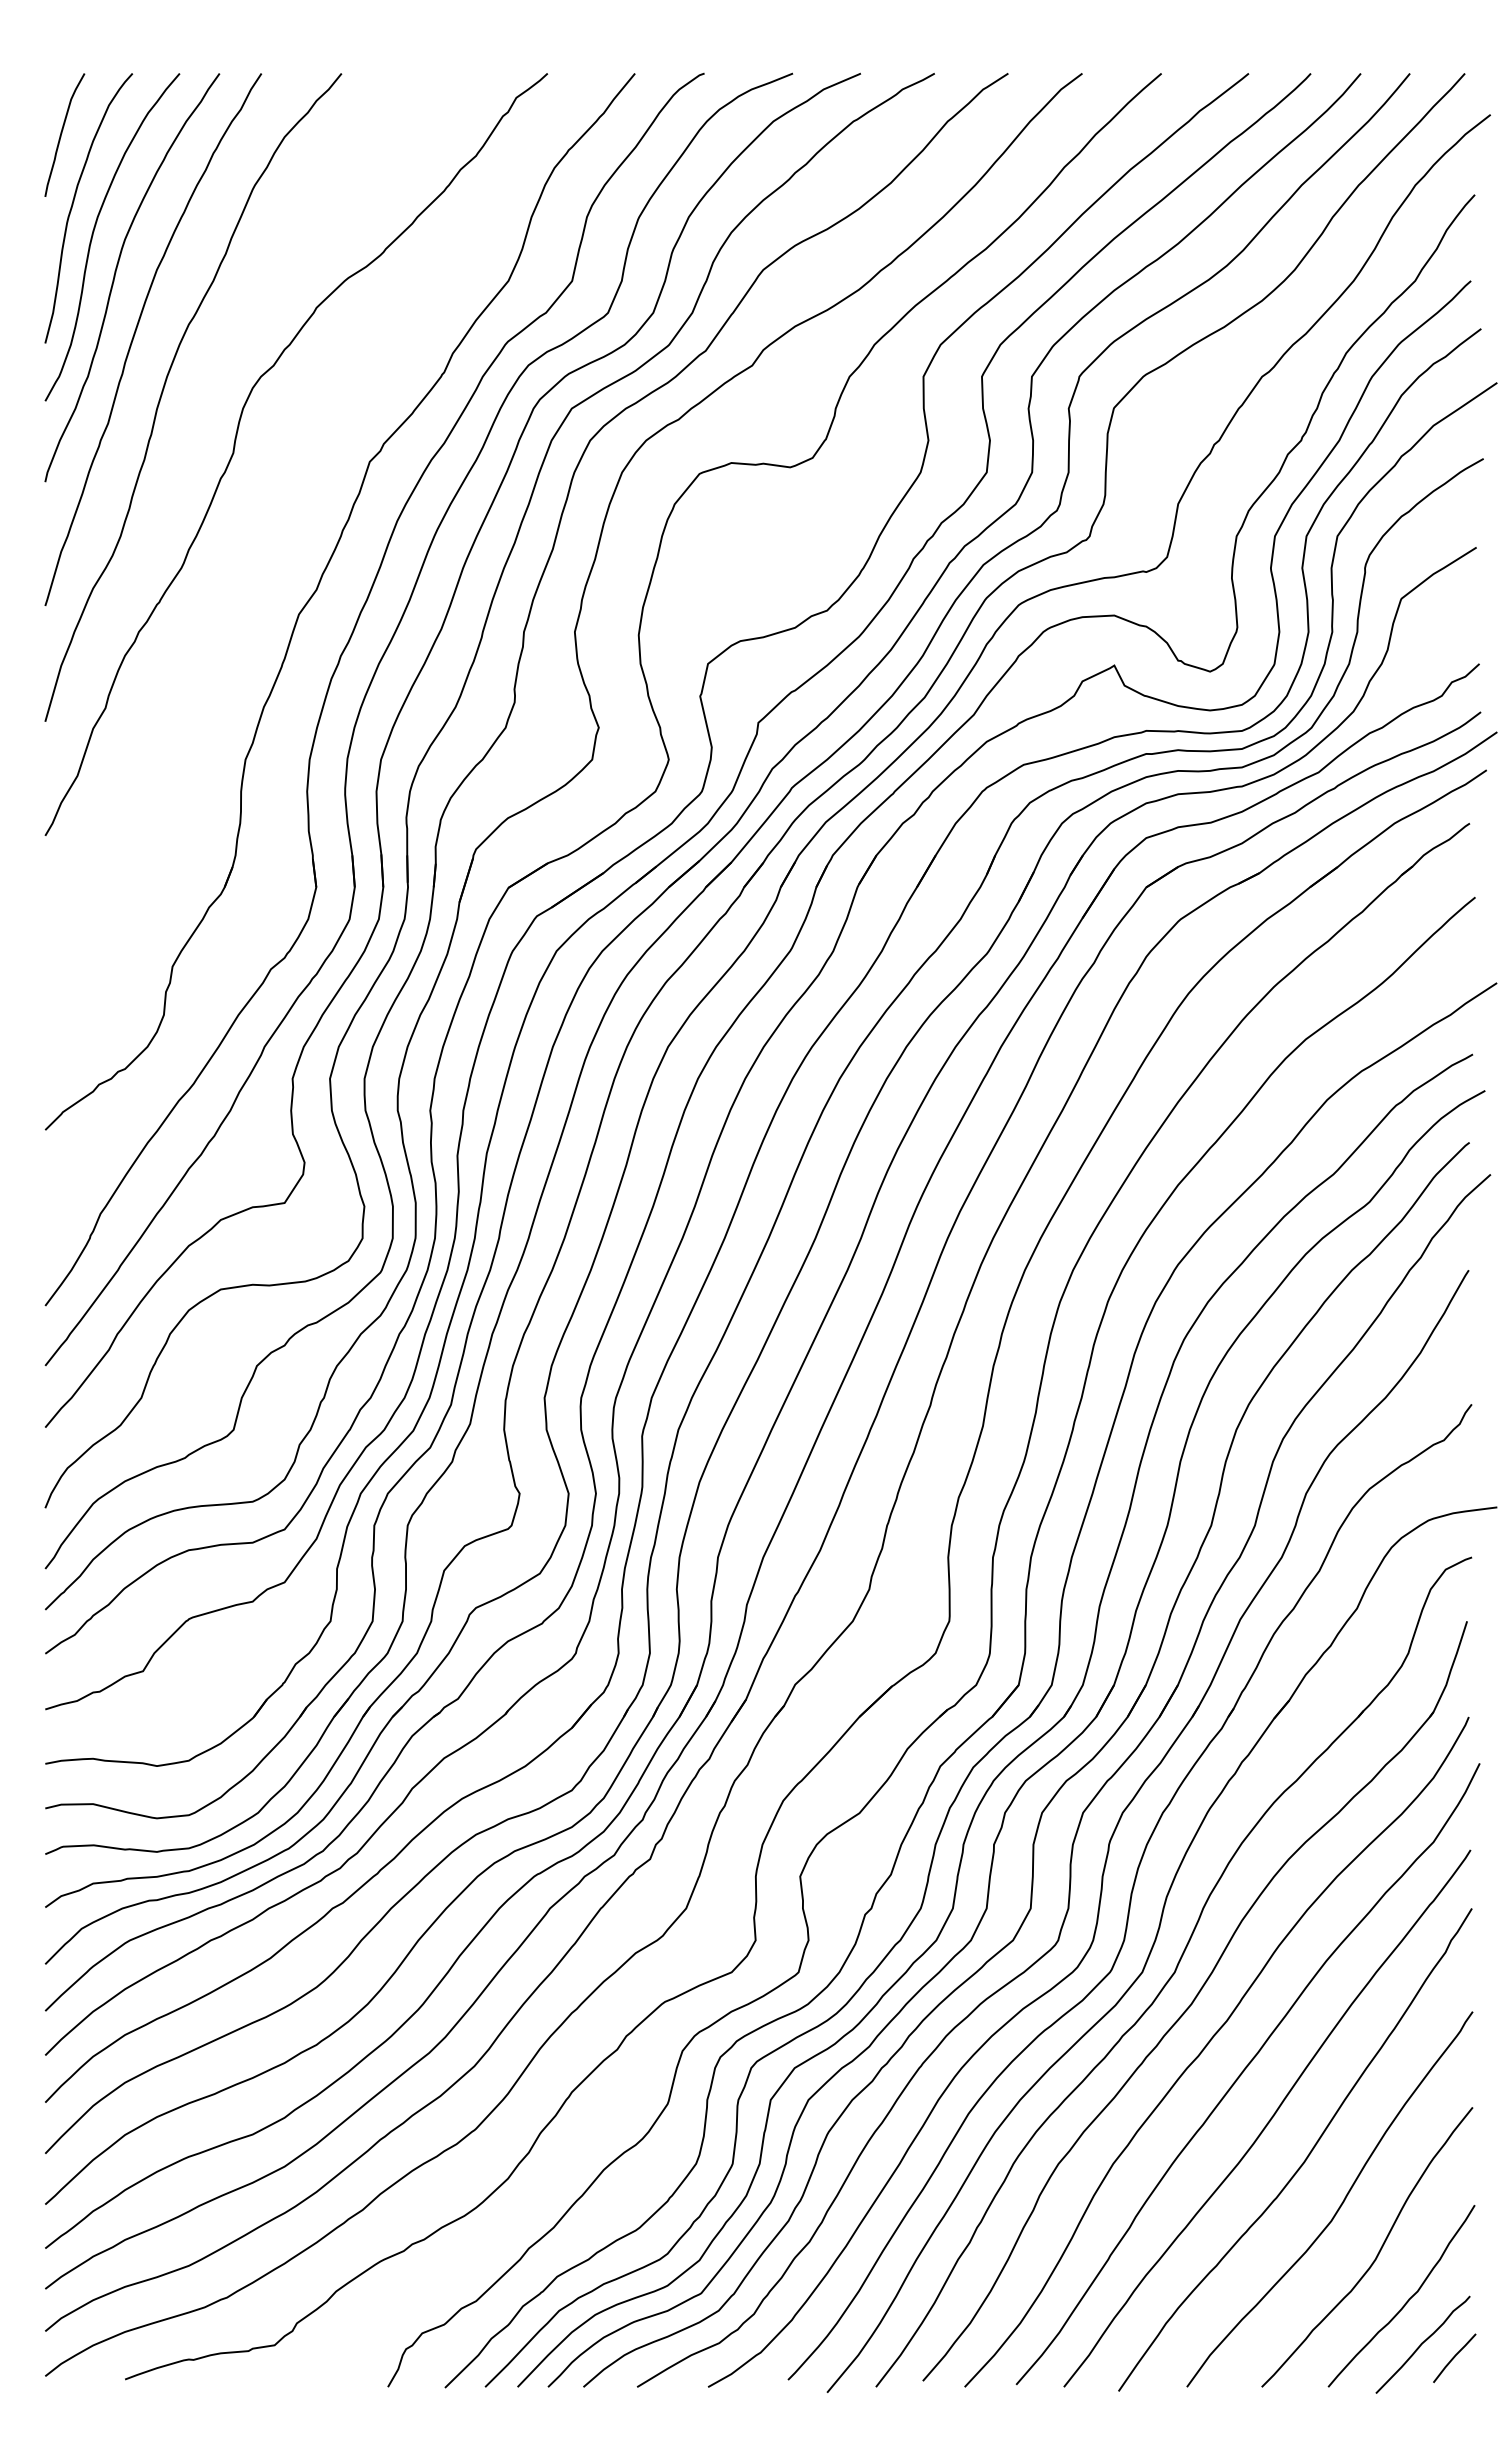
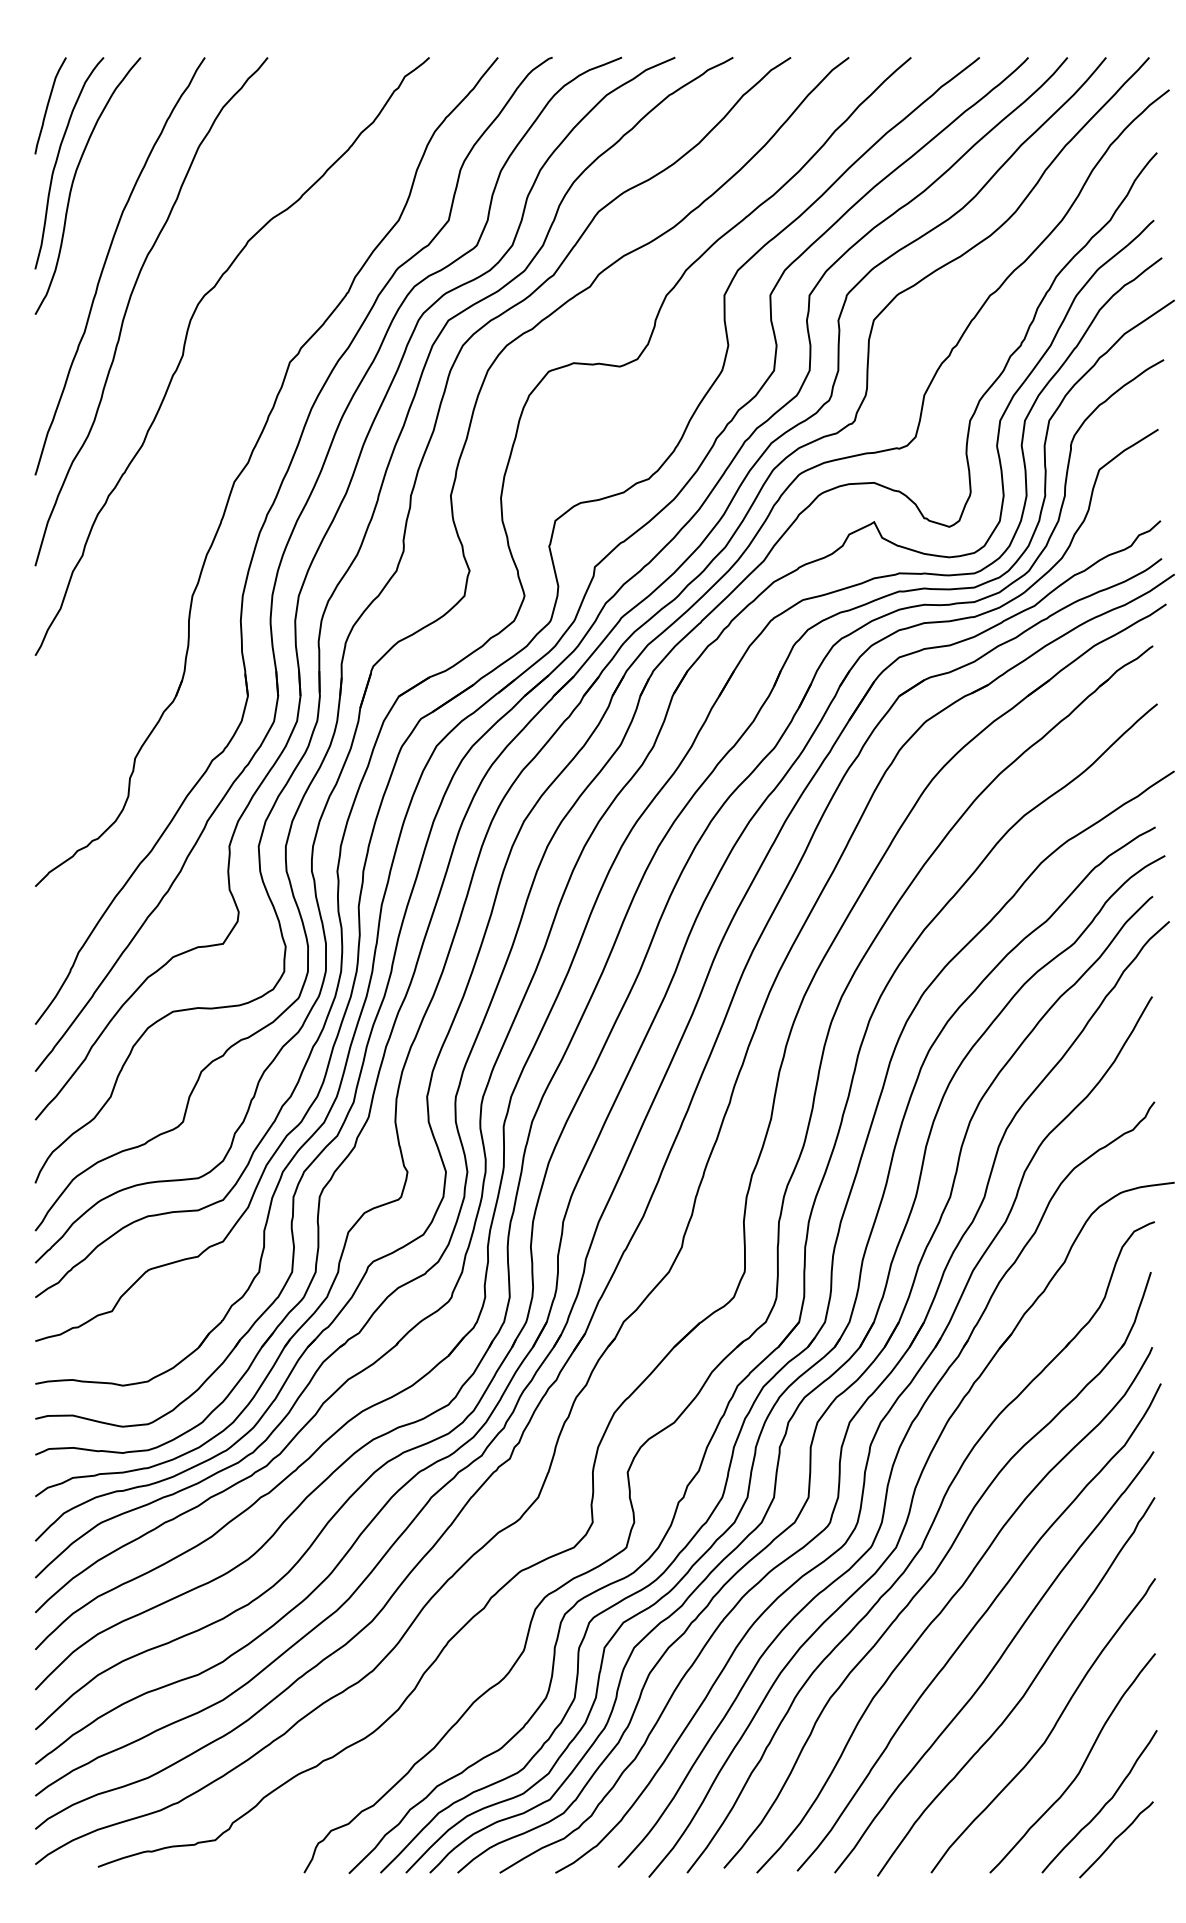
curve: (116, 272) -> (91, 213), removed
line: (1454, 2357) -> (1141, 1849), removed

